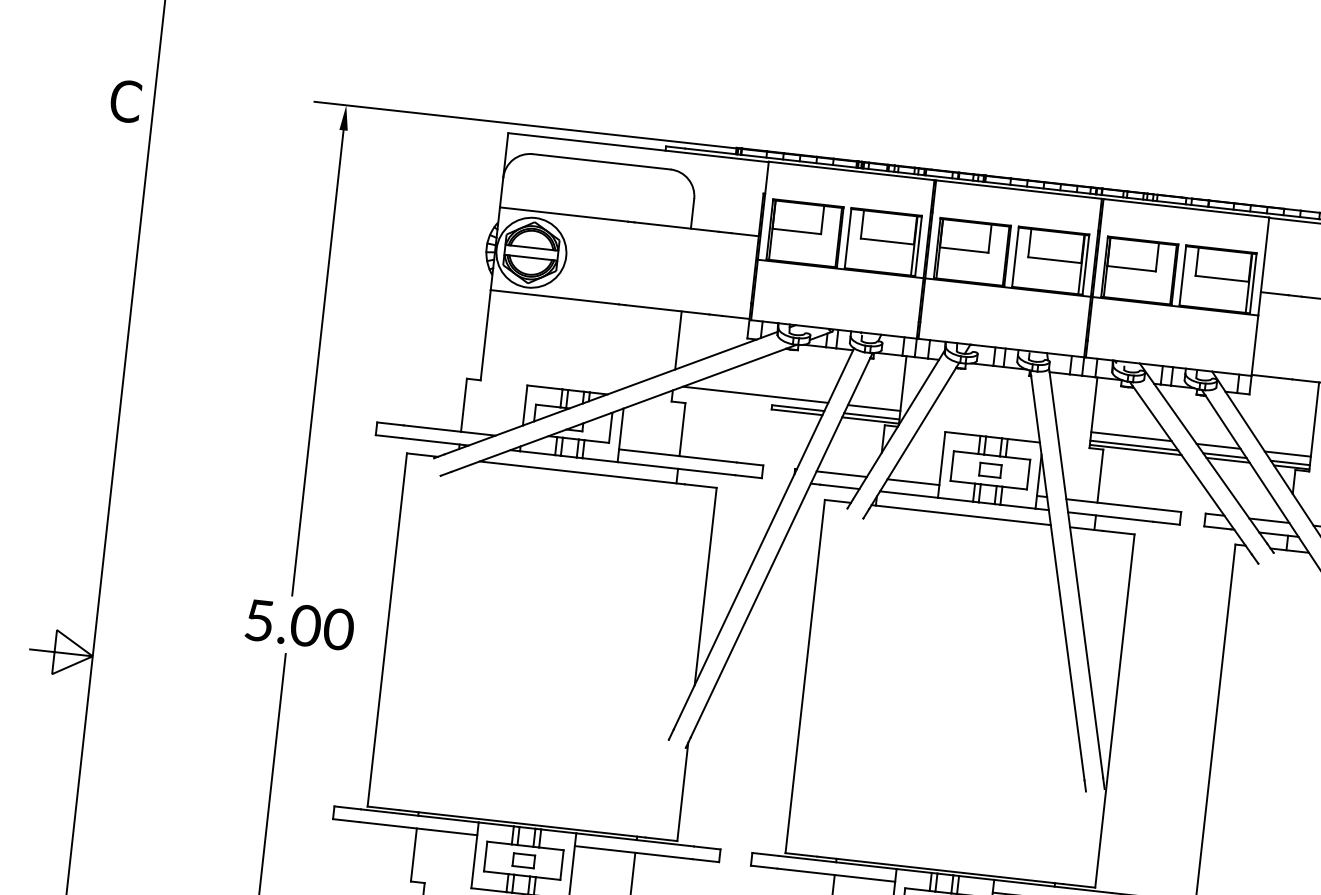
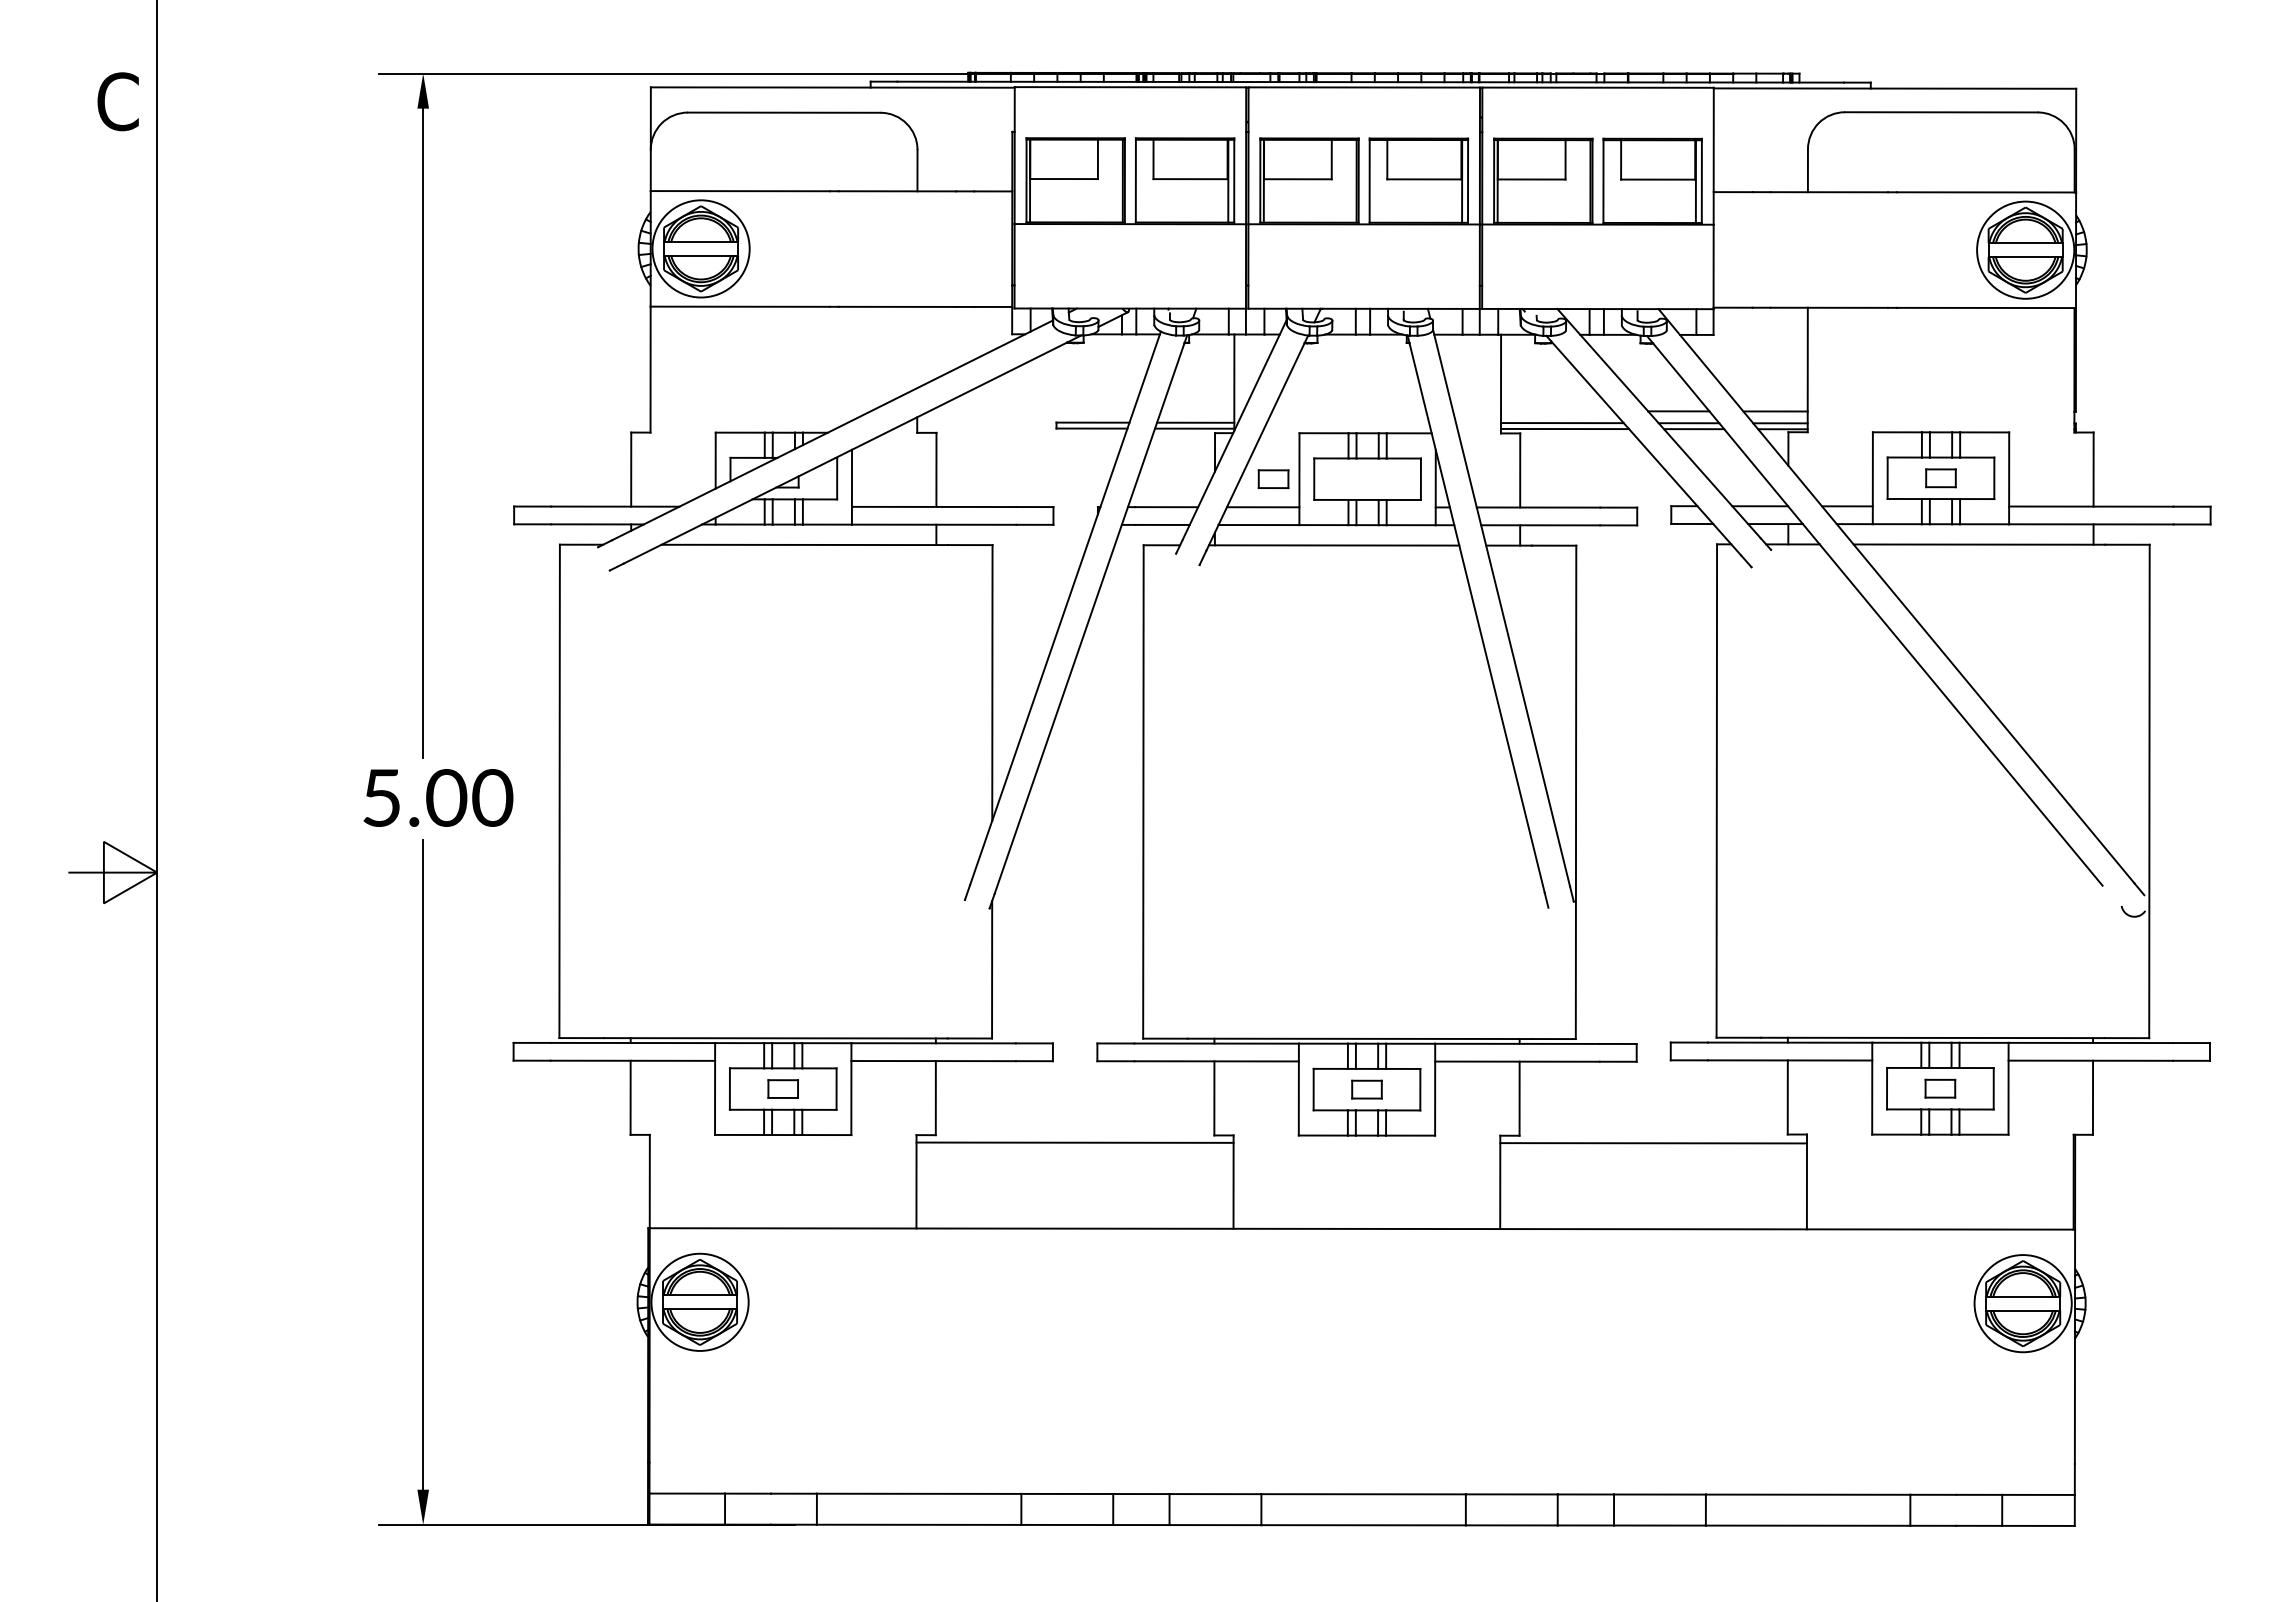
line: (678, 340) -> (917, 347), removed
line: (755, 394) -> (1031, 410), removed
line: (874, 407) -> (1197, 410), removed
line: (1131, 436) -> (1557, 411), removed
part: (990, 470) -> (1273, 479), moved

